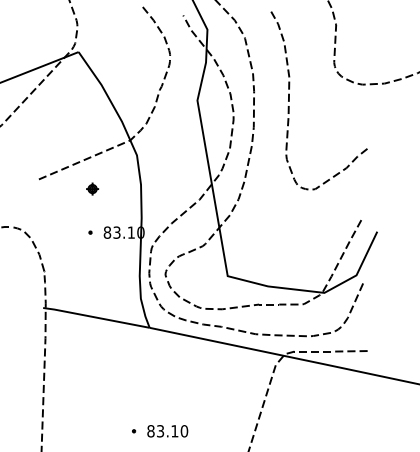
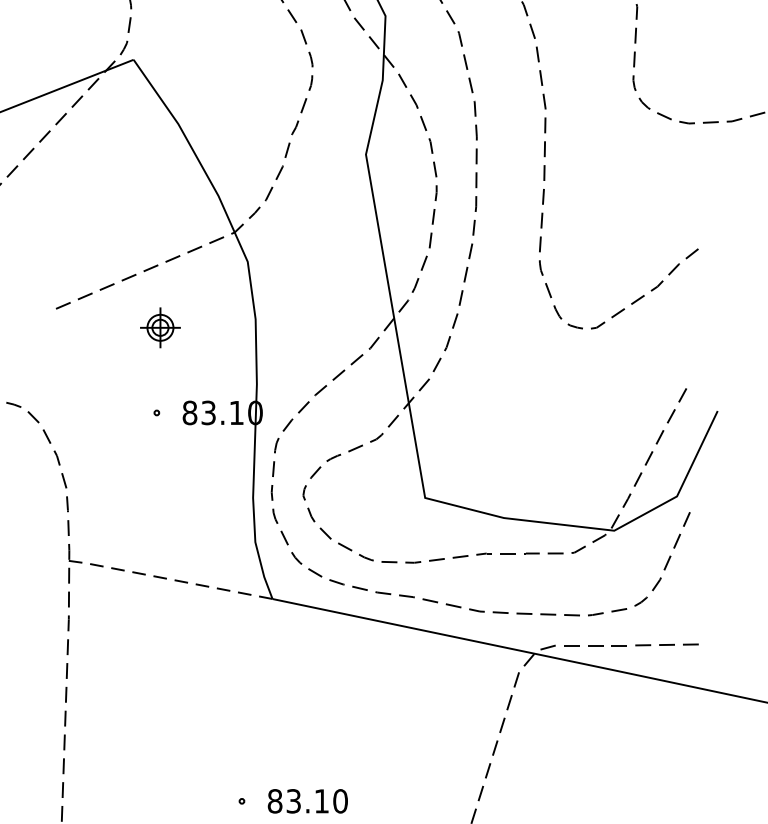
part: (92, 188) -> (160, 326), size x1.6
line: (95, 317) -> (166, 578), solid -> dashed

